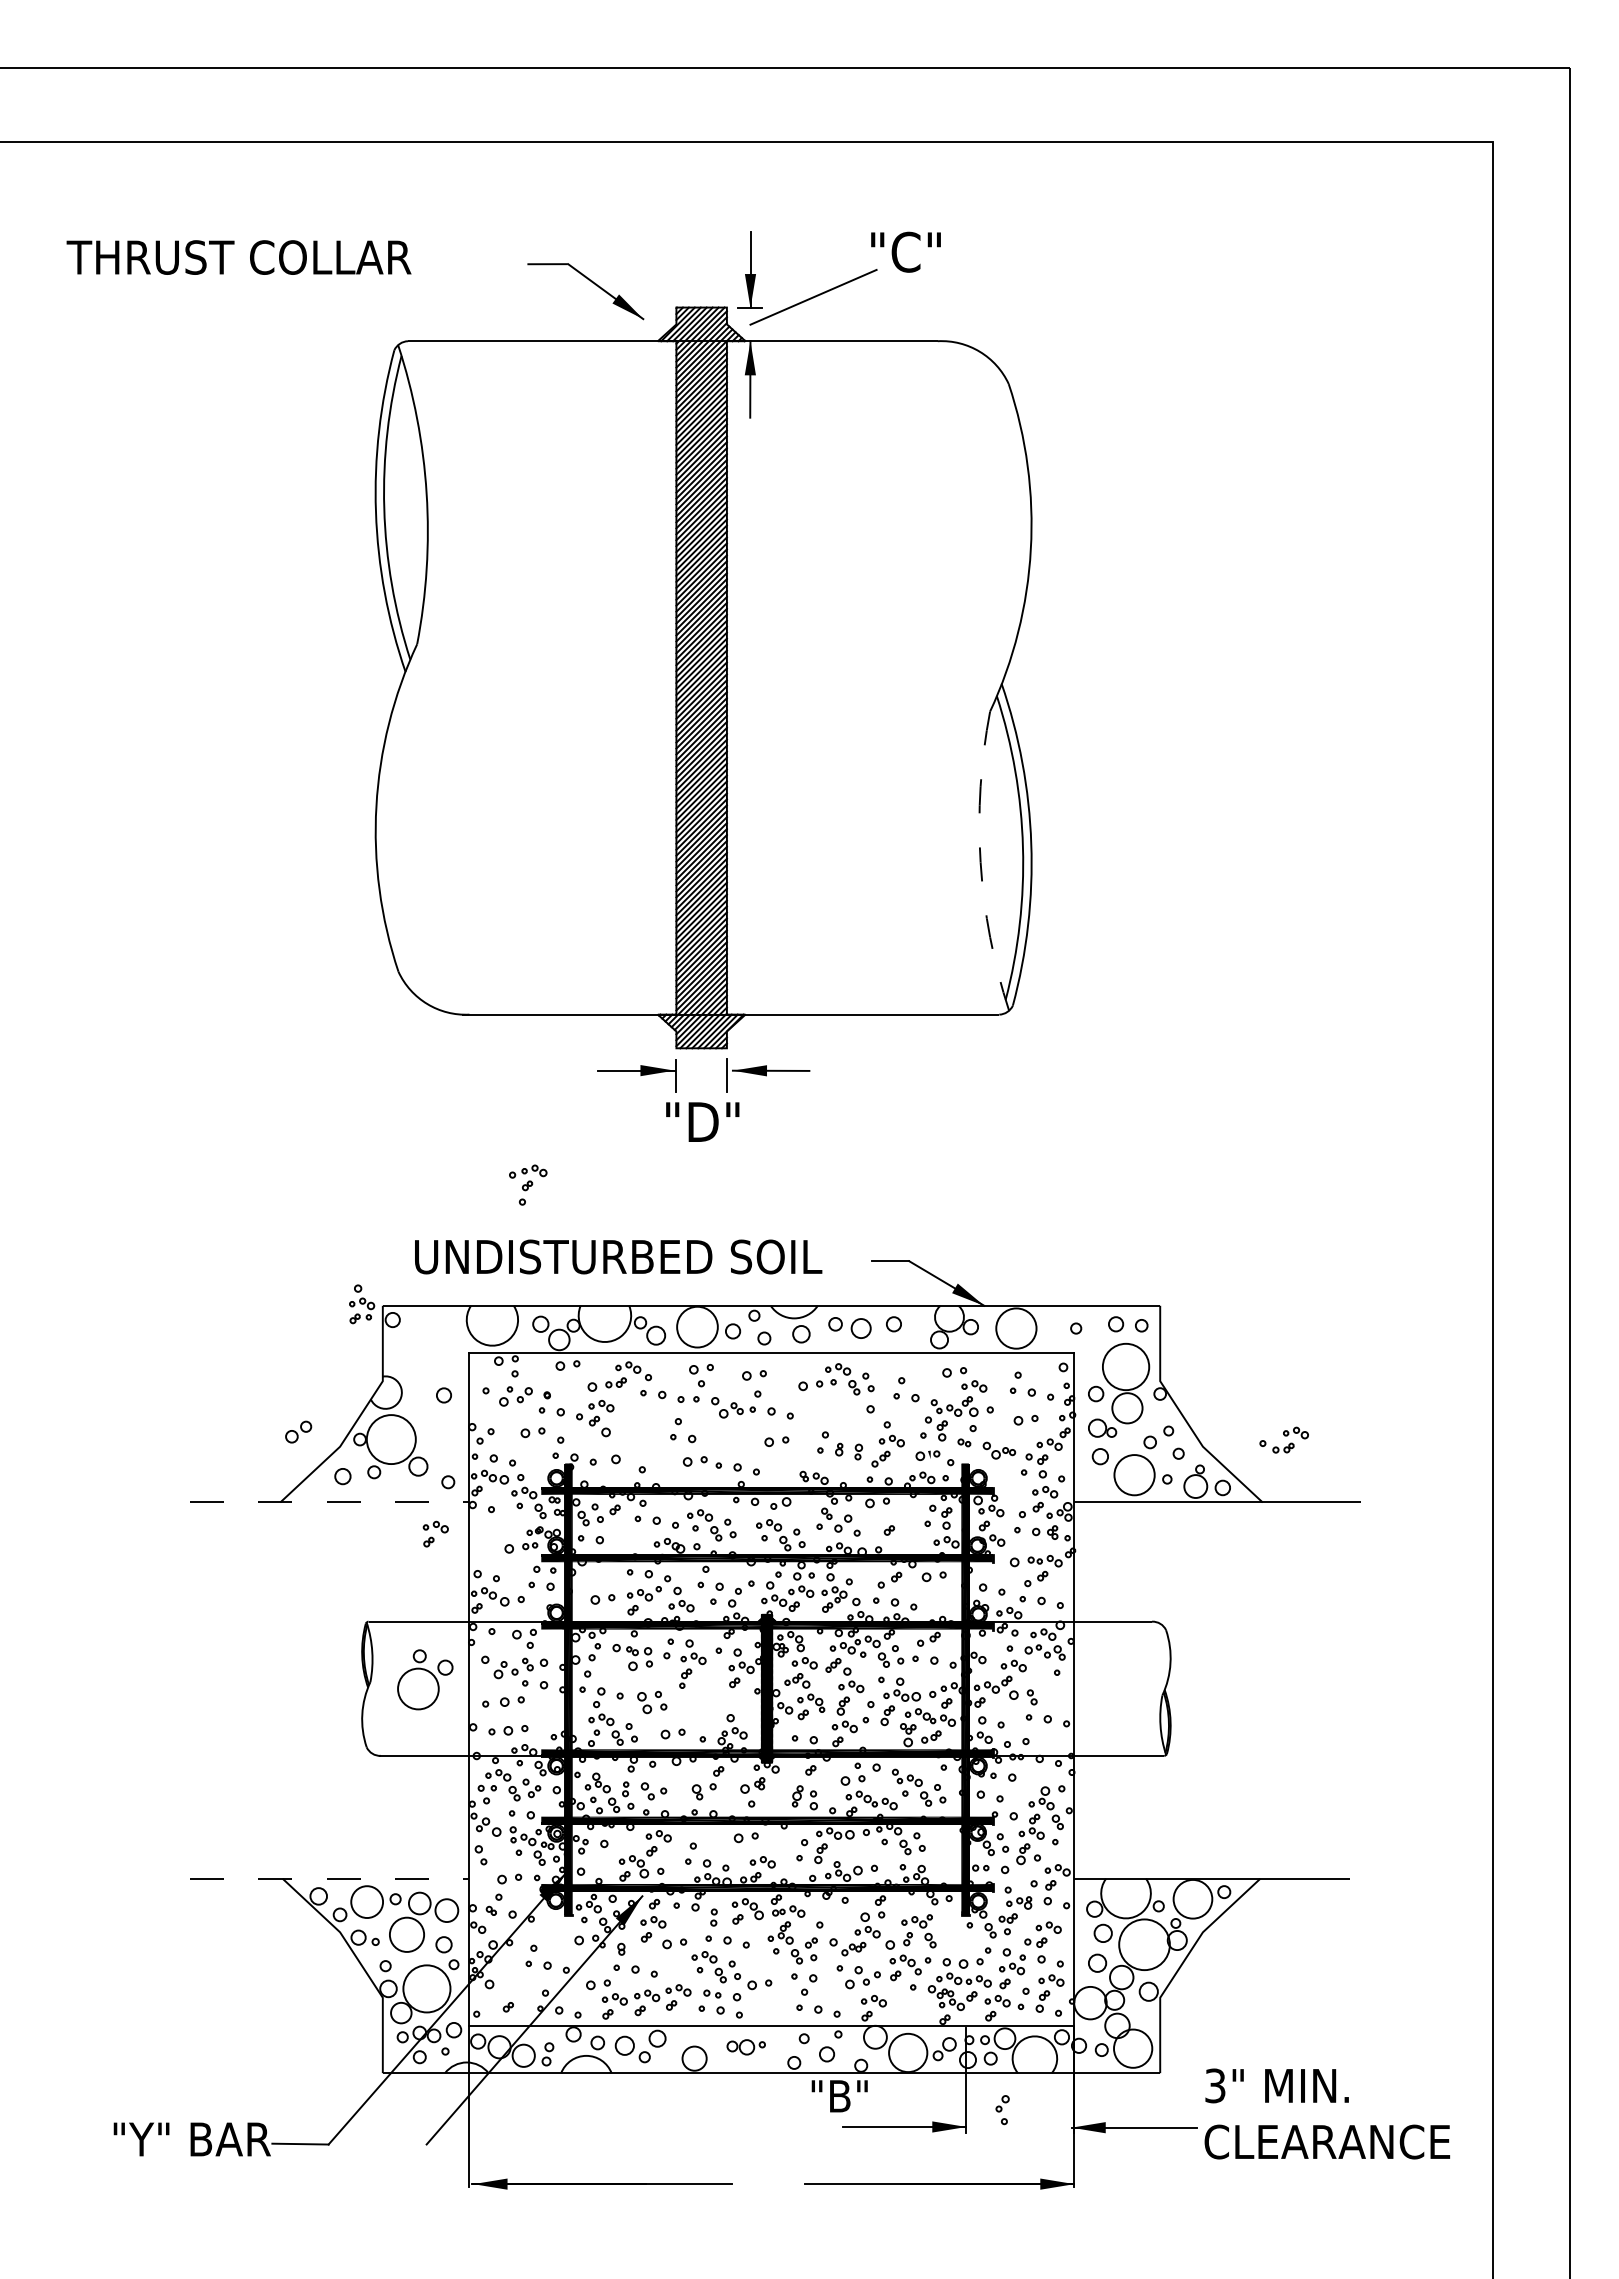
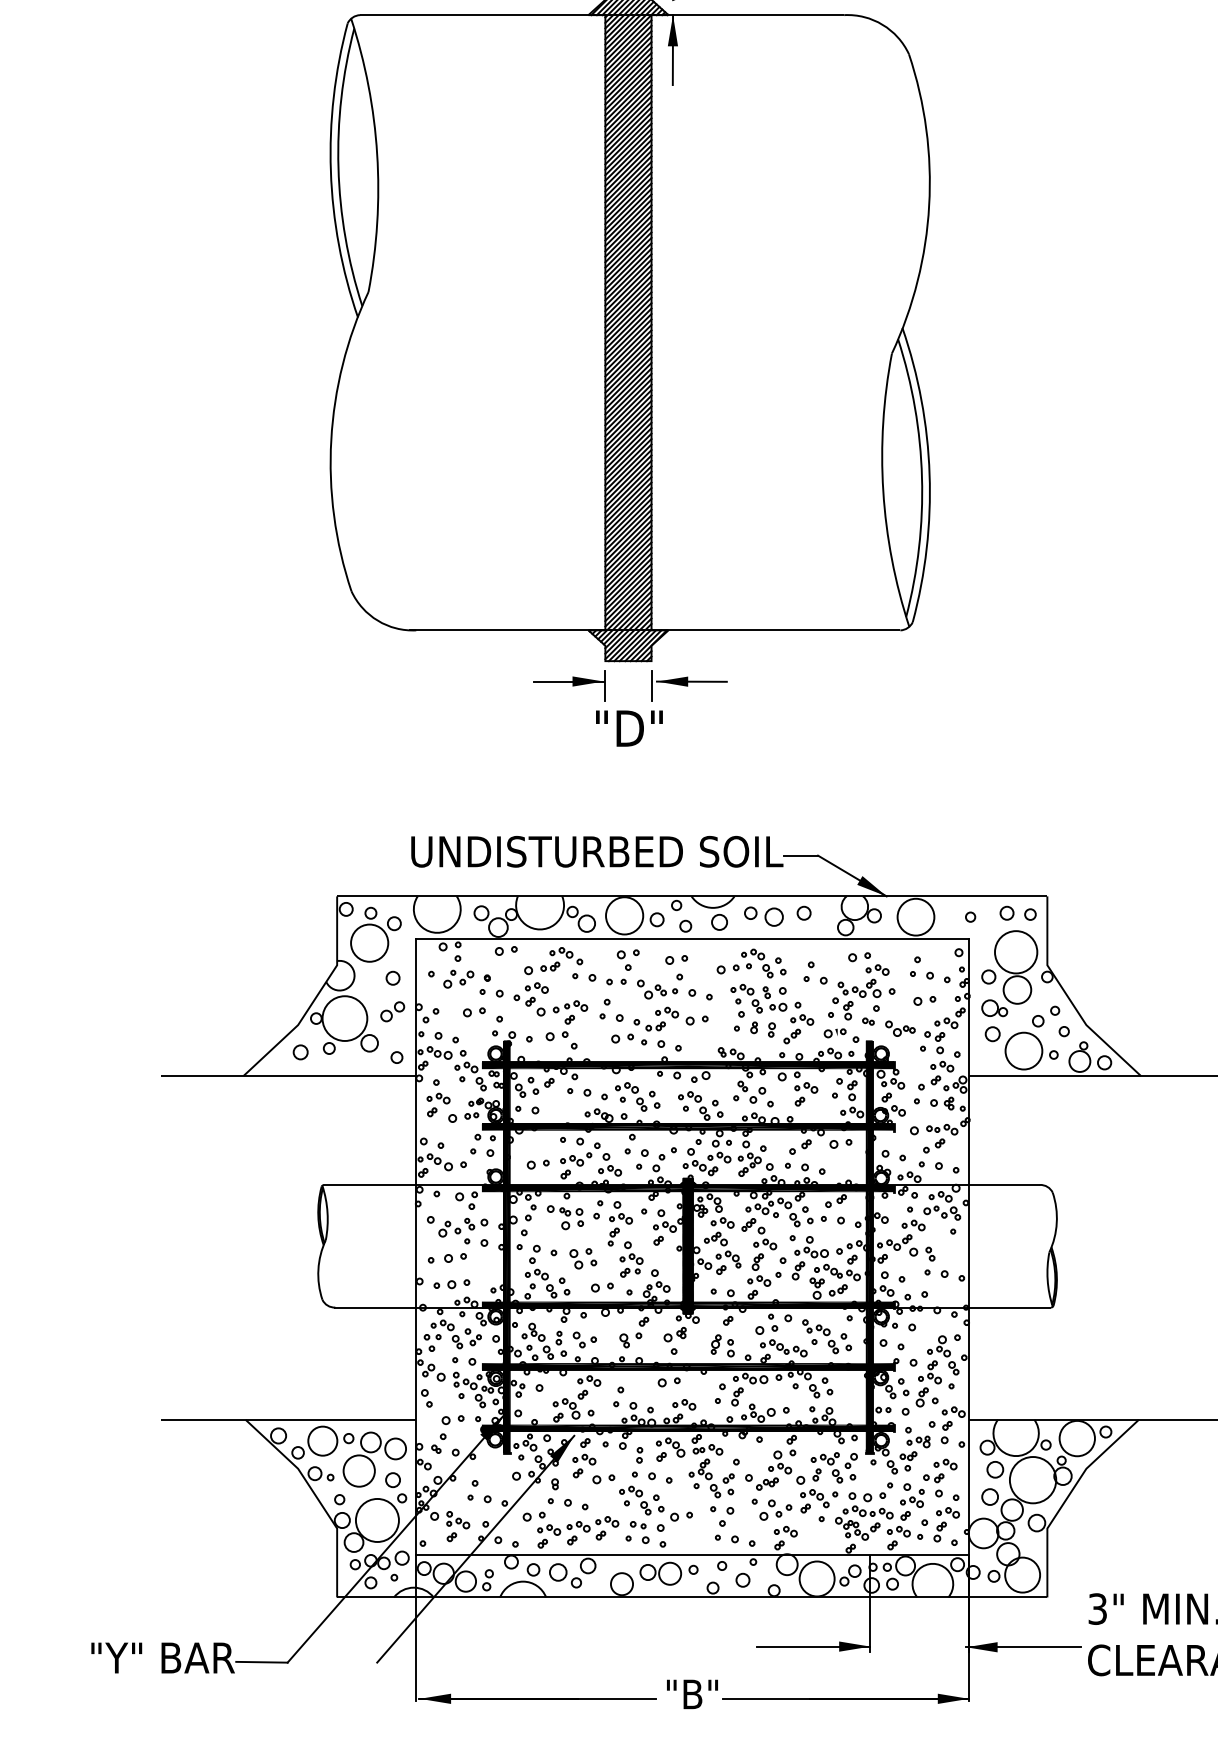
arc: (980, 862) -> (883, 491), dashed -> solid
part: (528, 1184) -> (570, 1018), moved
text: (618, 1256) -> (597, 851), moved
part: (362, 1304) -> (631, 1259), moved
part: (844, 1417) -> (758, 998), added
part: (298, 1431) -> (392, 1011), moved
part: (1283, 1439) -> (655, 1018), moved
line: (329, 1502) -> (288, 1076), dashed -> solid
part: (896, 1515) -> (806, 1087), added
part: (435, 1533) -> (438, 1104), moved
part: (425, 1679) -> (376, 934), moved
line: (329, 1878) -> (288, 1419), dashed -> solid
part: (515, 1988) -> (458, 1520), added
part: (746, 2047) -> (669, 1574), size x1.67
text: (839, 2096) -> (692, 1694), moved
part: (1002, 2110) -> (851, 1467), moved

